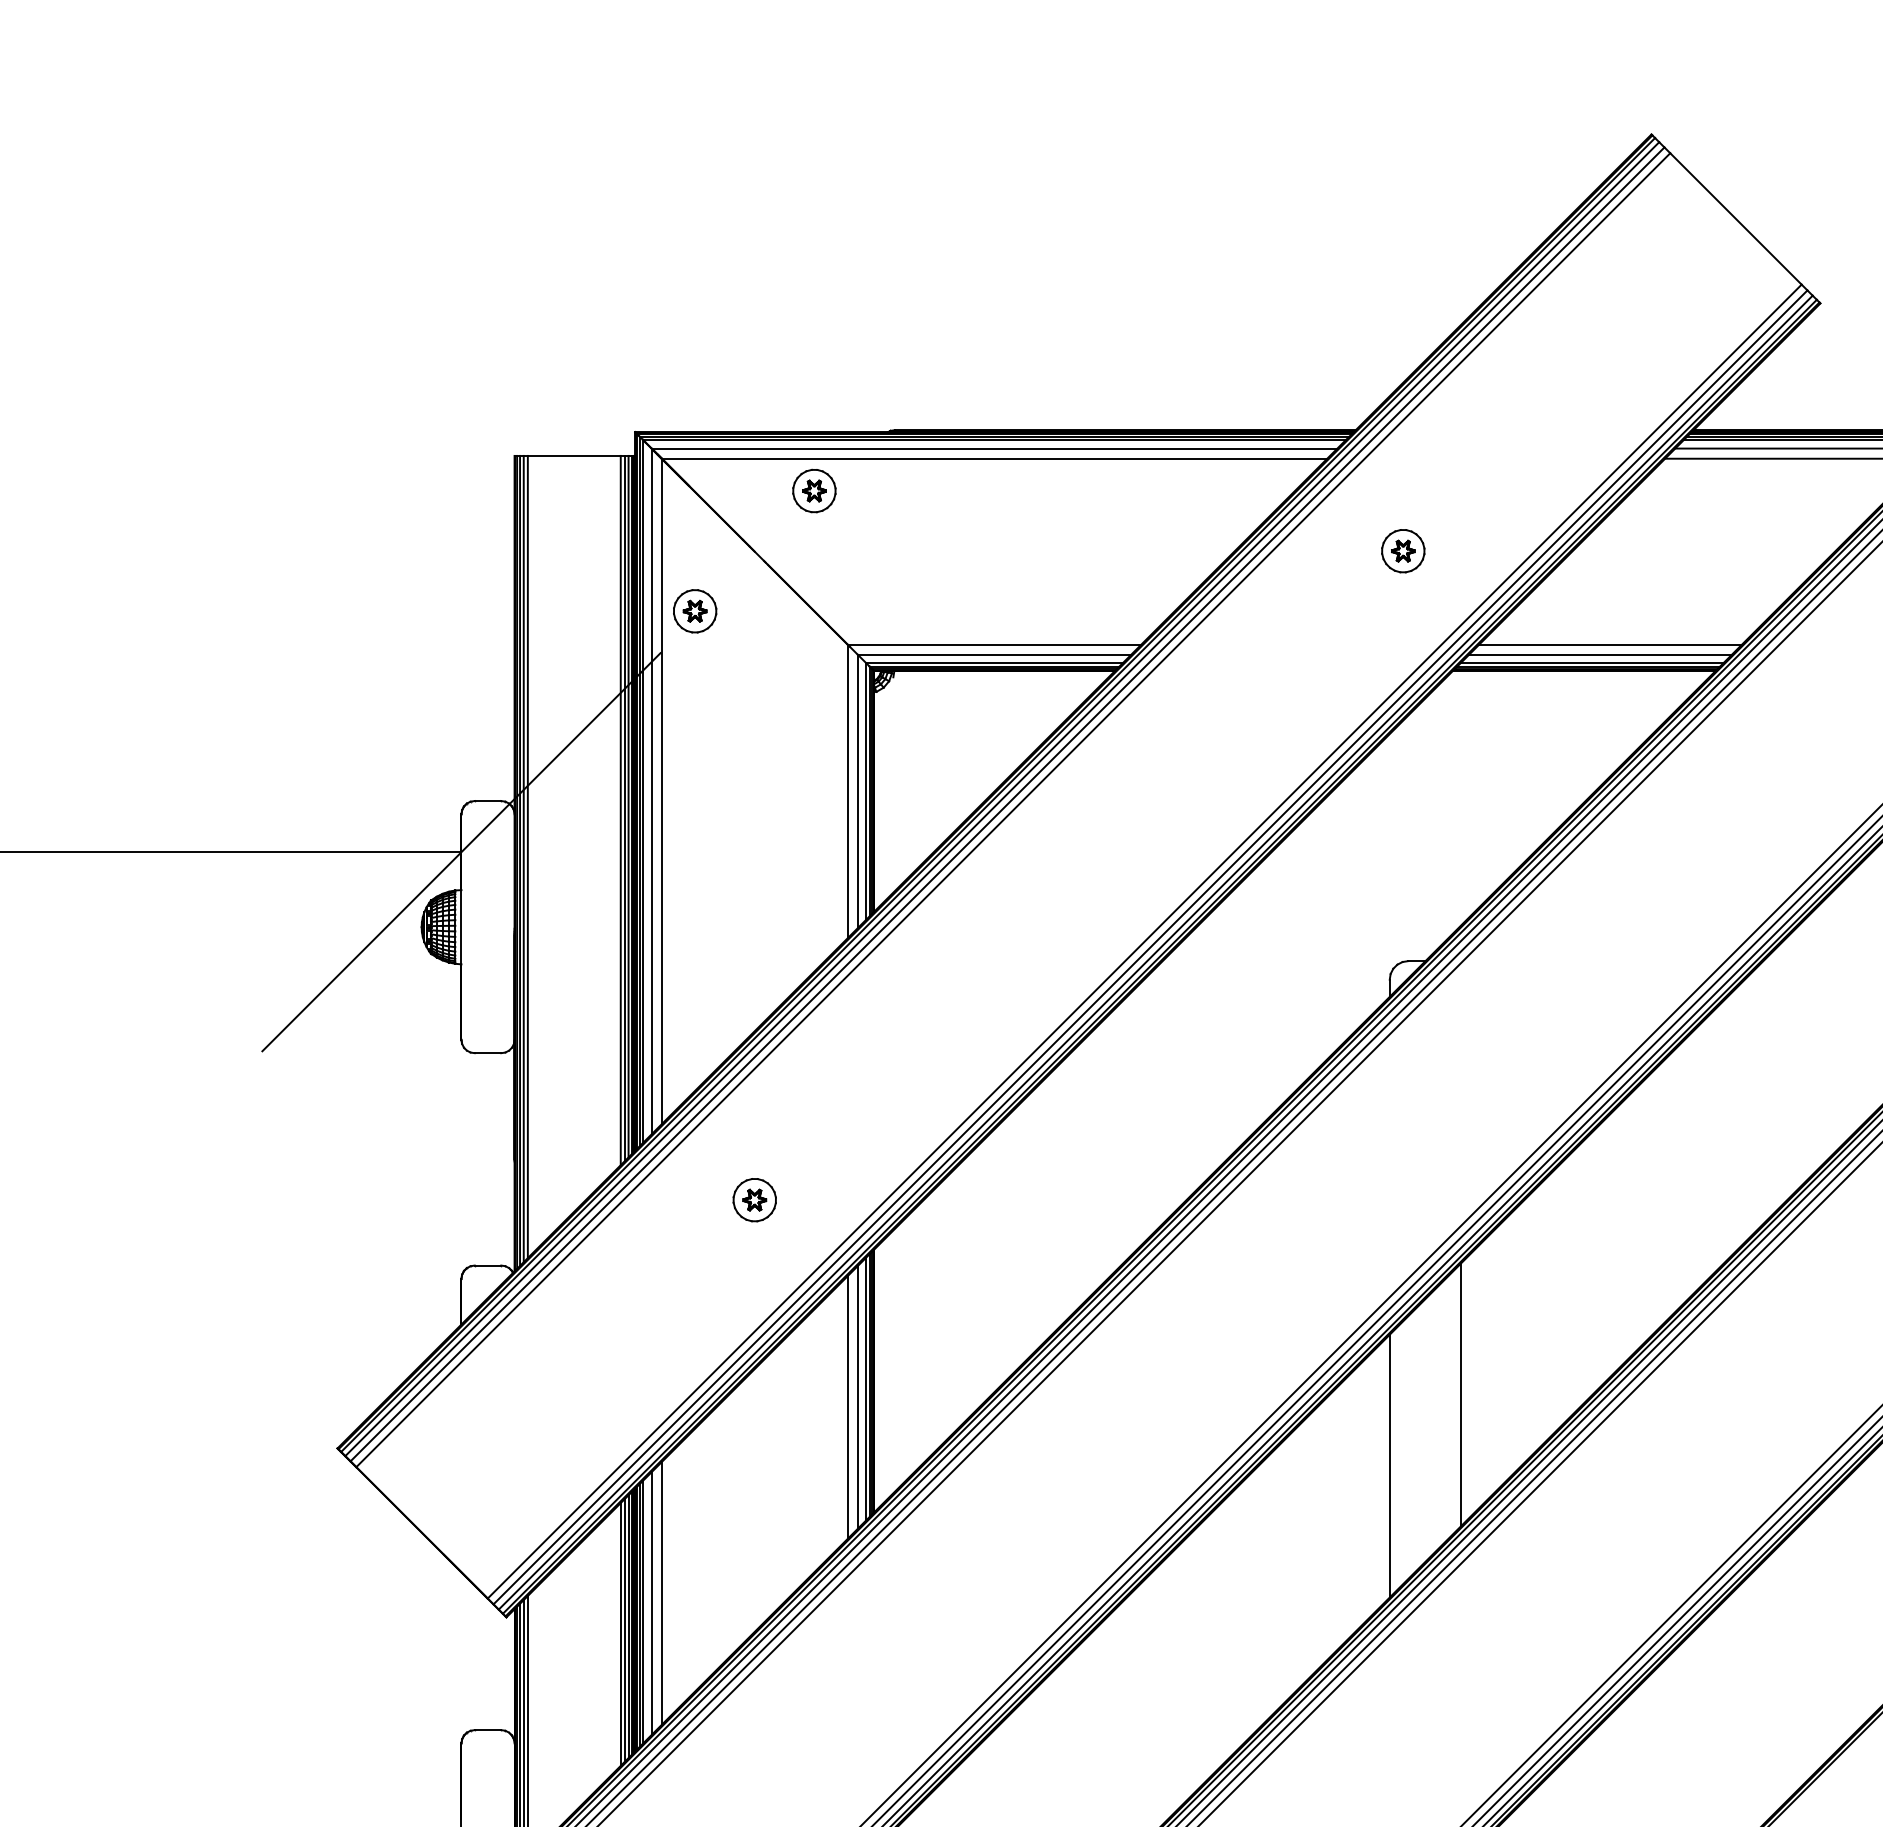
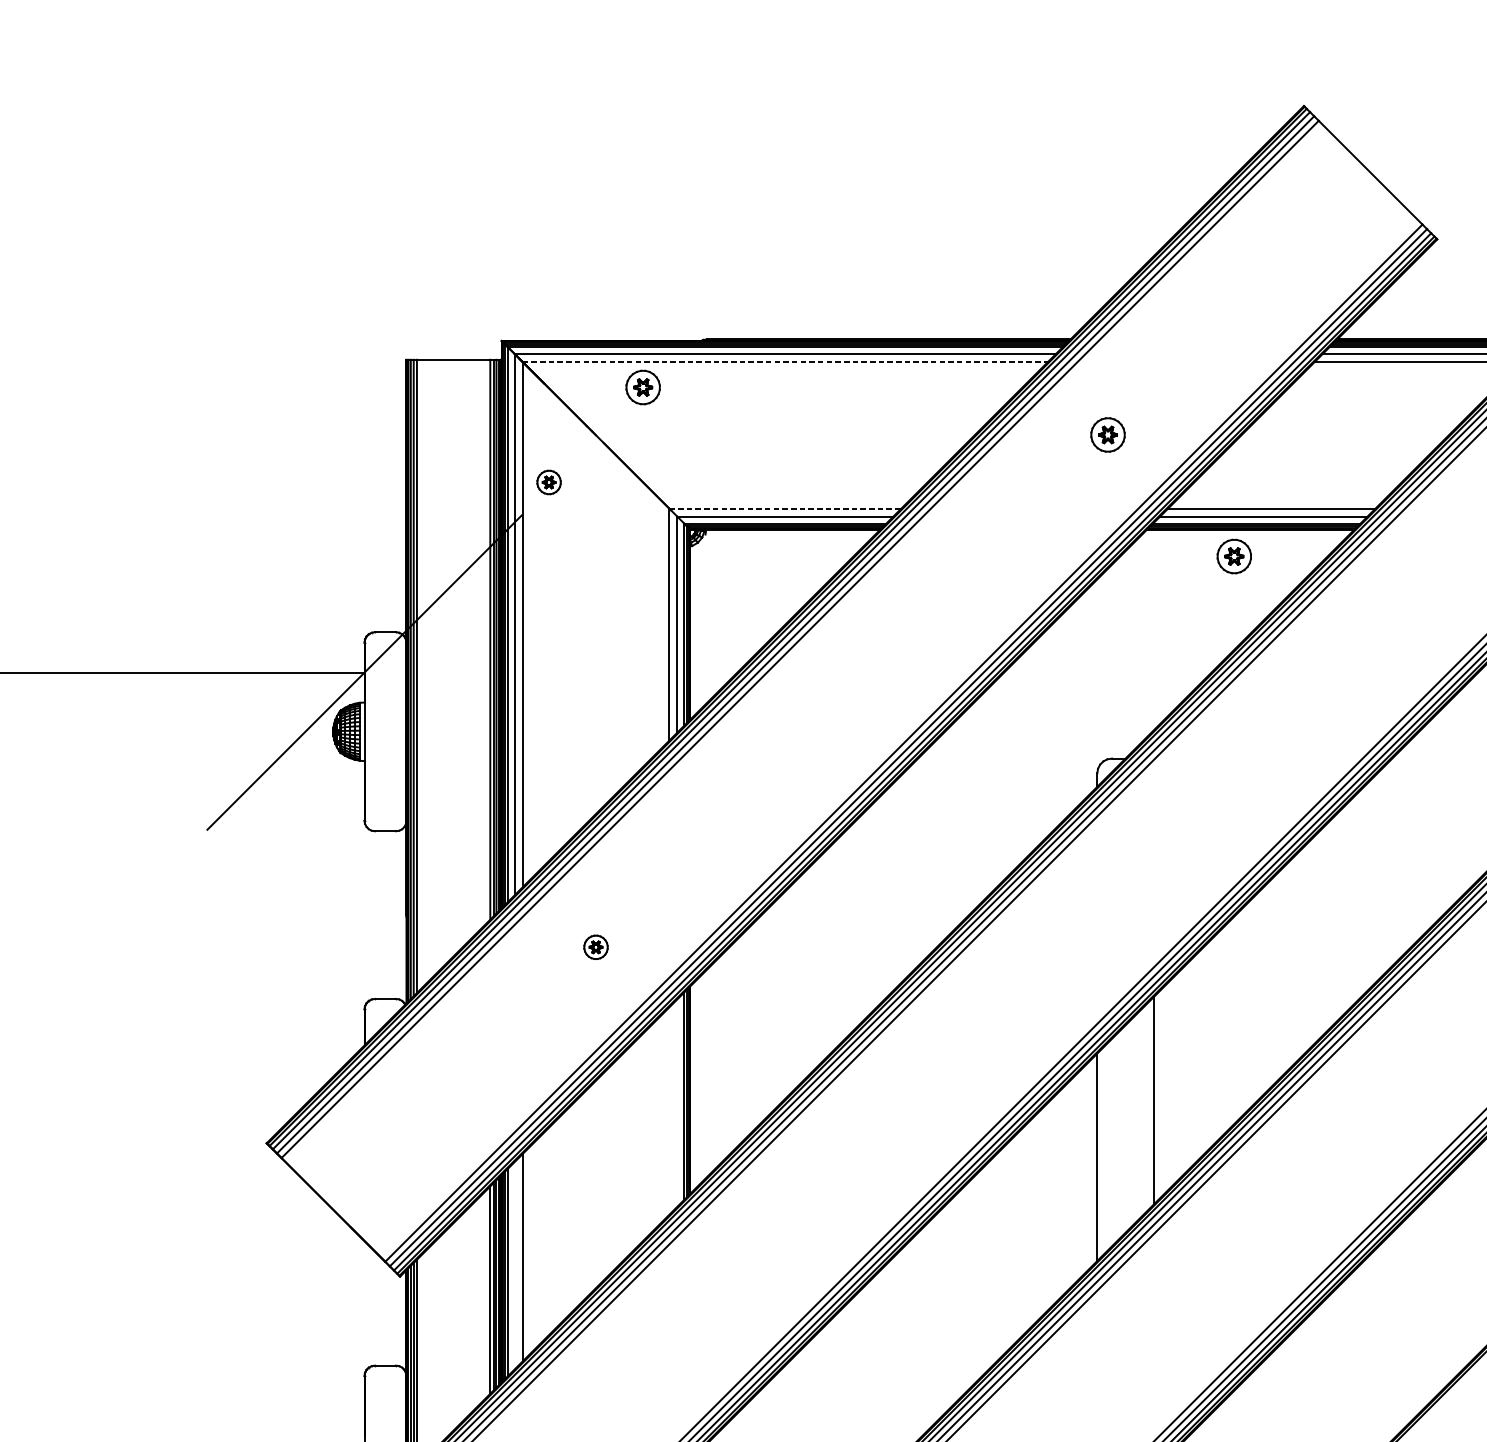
line: (994, 458) -> (785, 361), solid -> dashed
part: (695, 611) -> (549, 482), size x0.7
line: (994, 644) -> (785, 508), solid -> dashed
part: (1563, 705) -> (1234, 556), added
part: (754, 1200) -> (595, 947), size x0.7
line: (857, 1397) -> (677, 1103), removed
line: (847, 1407) -> (669, 1110), removed
line: (651, 1603) -> (514, 1265), removed

